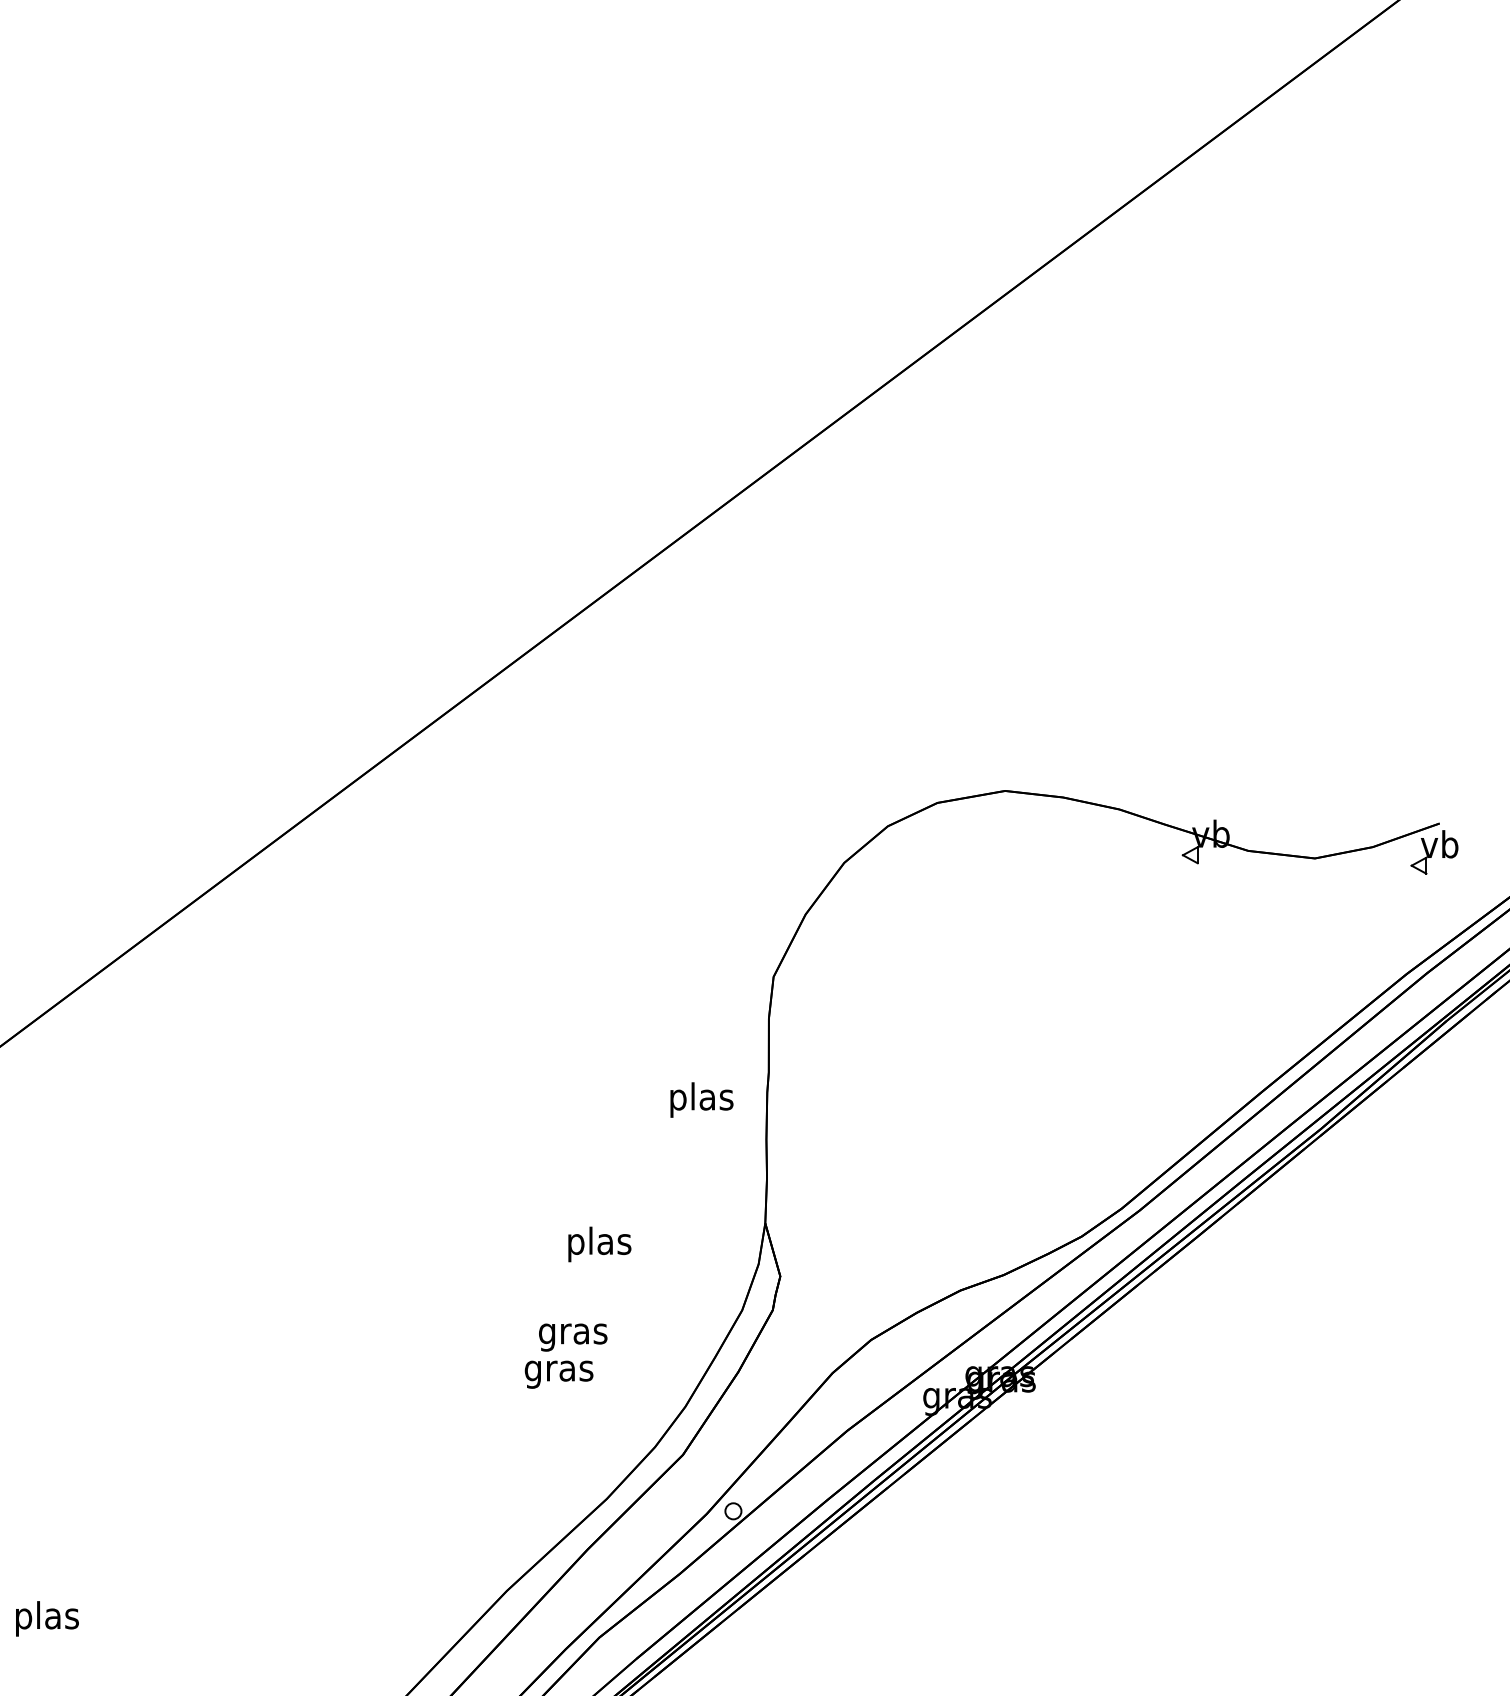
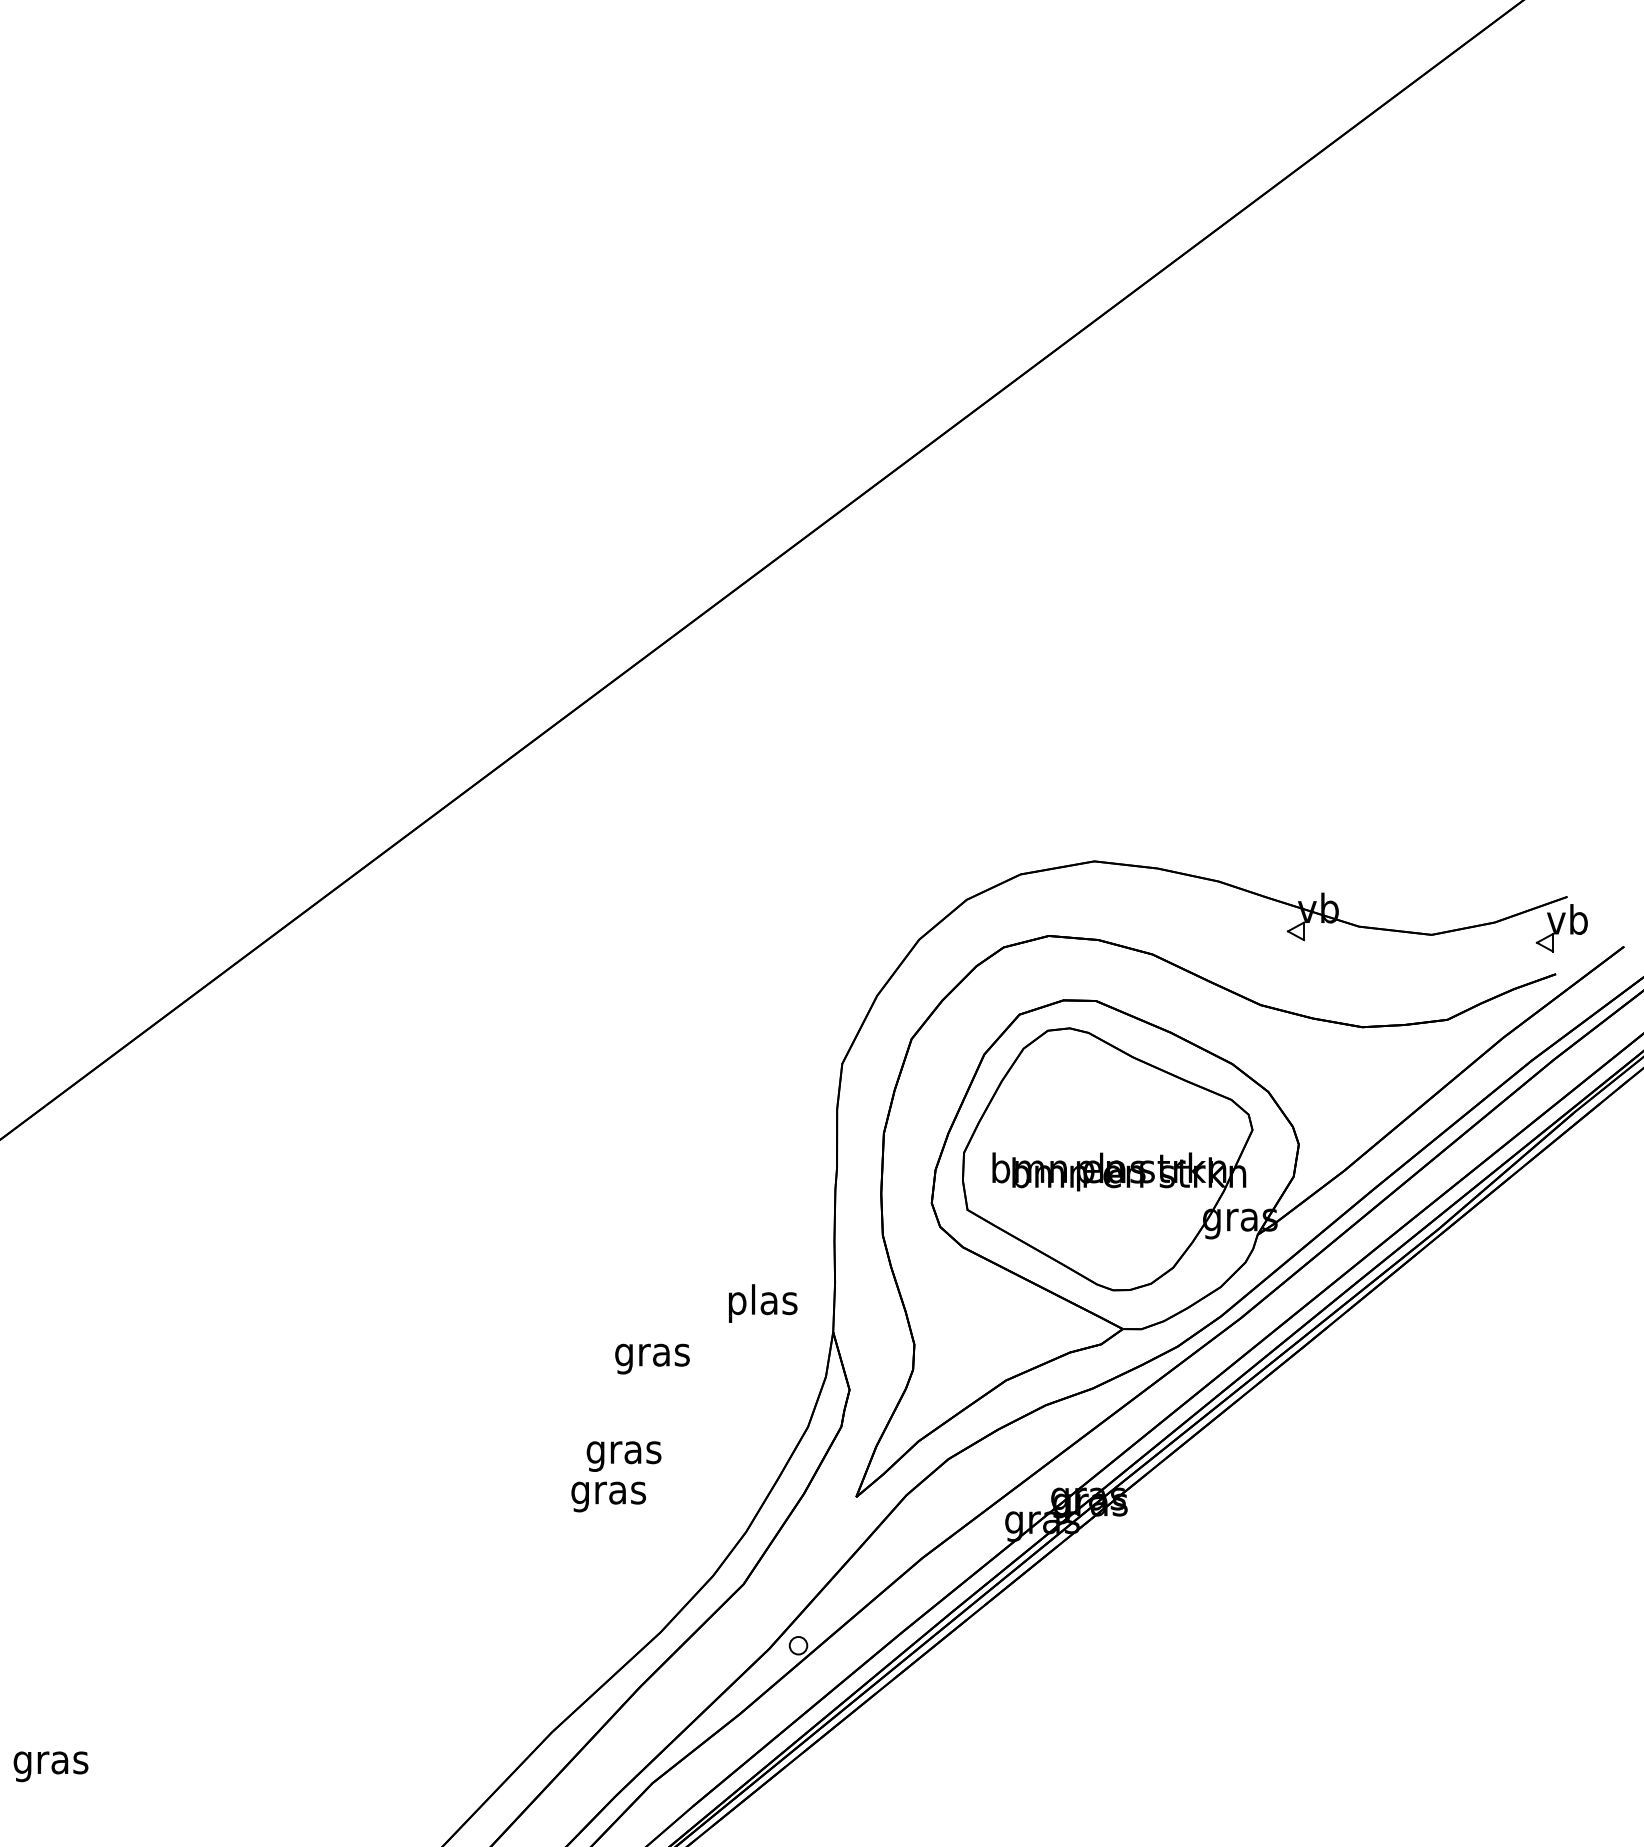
text: (701, 1099) -> (762, 1302), moved
part: (1138, 1116) -> (1239, 1215), added
text: (599, 1244) -> (652, 1355), plas -> gras
text: (46, 1618) -> (50, 1762), plas -> gras

